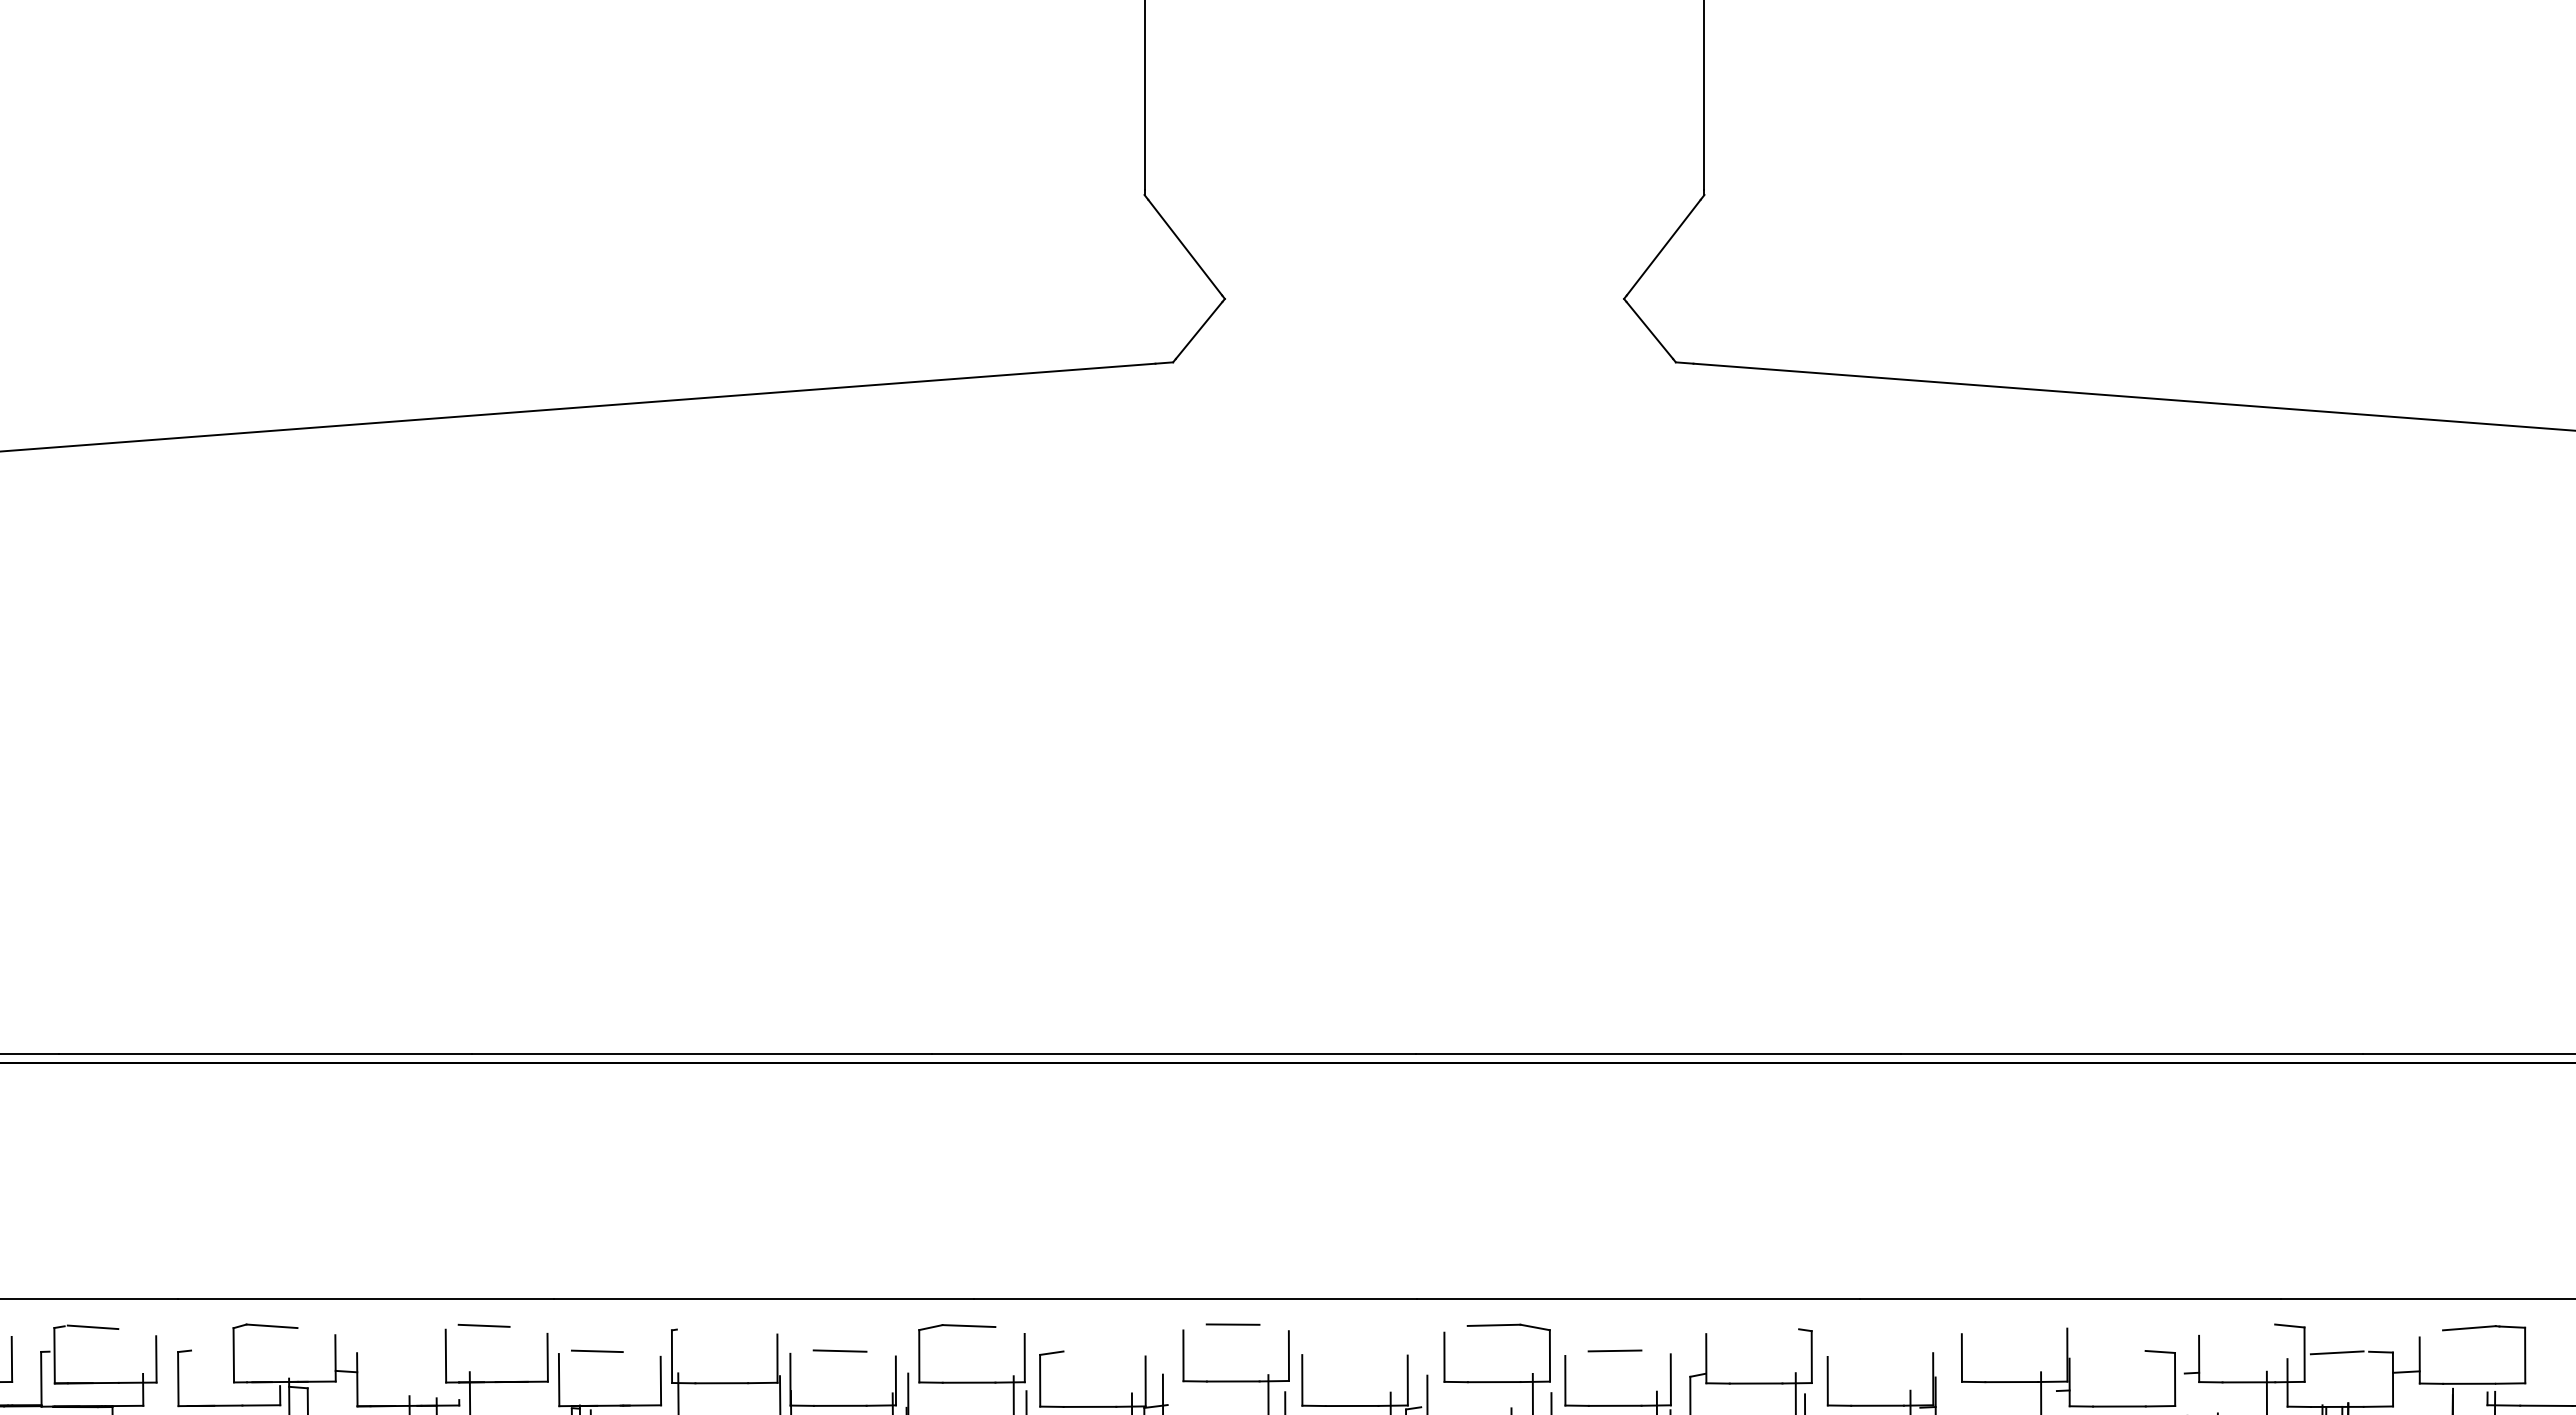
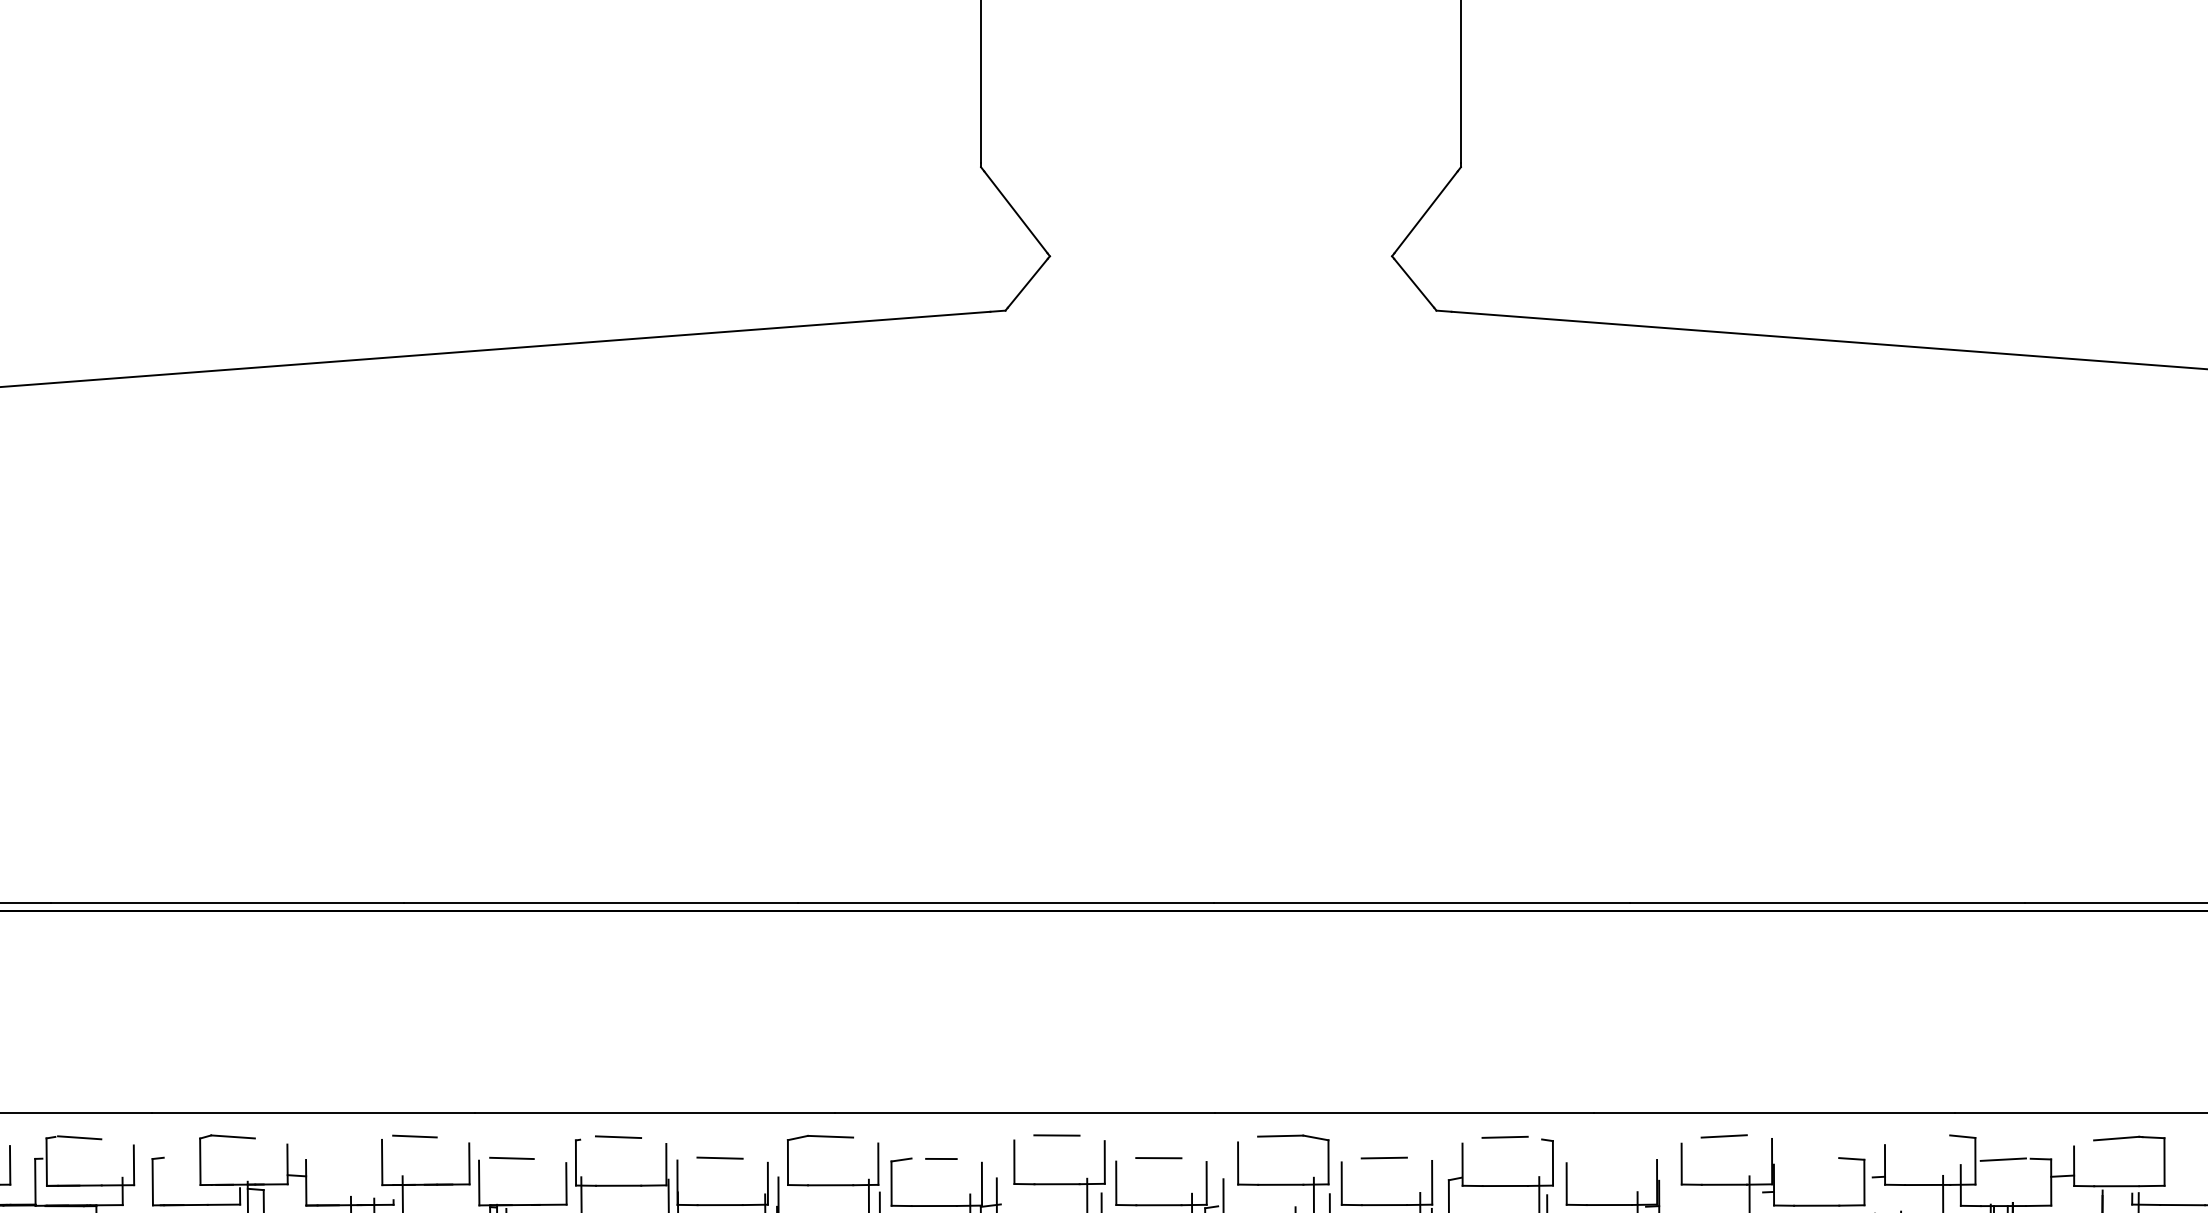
line: (2011, 1325) -> (1724, 1136), added
line: (721, 1326) -> (618, 1137), added
line: (1755, 1326) -> (1504, 1137), added
line: (1351, 1350) -> (1158, 1157), added
line: (1098, 1351) -> (941, 1158), added

